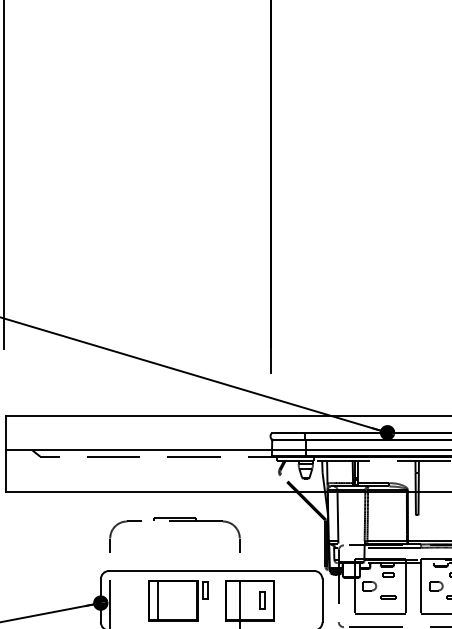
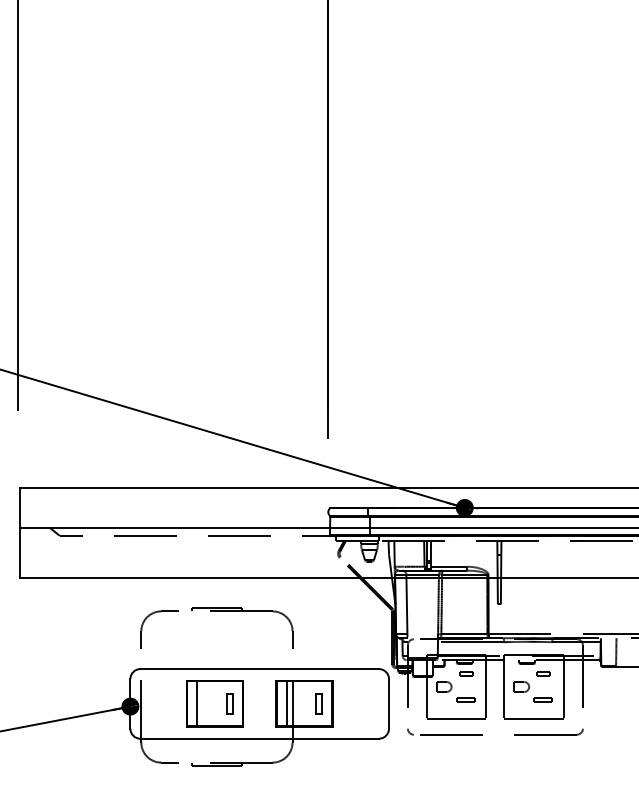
part: (205, 590) -> (229, 703), moved
line: (234, 600) -> (286, 703), added

